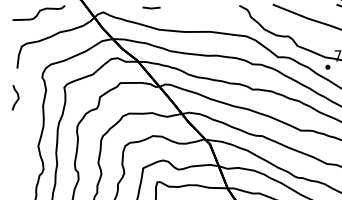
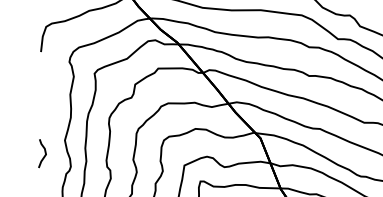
curve: (17, 97) -> (44, 153), moved

